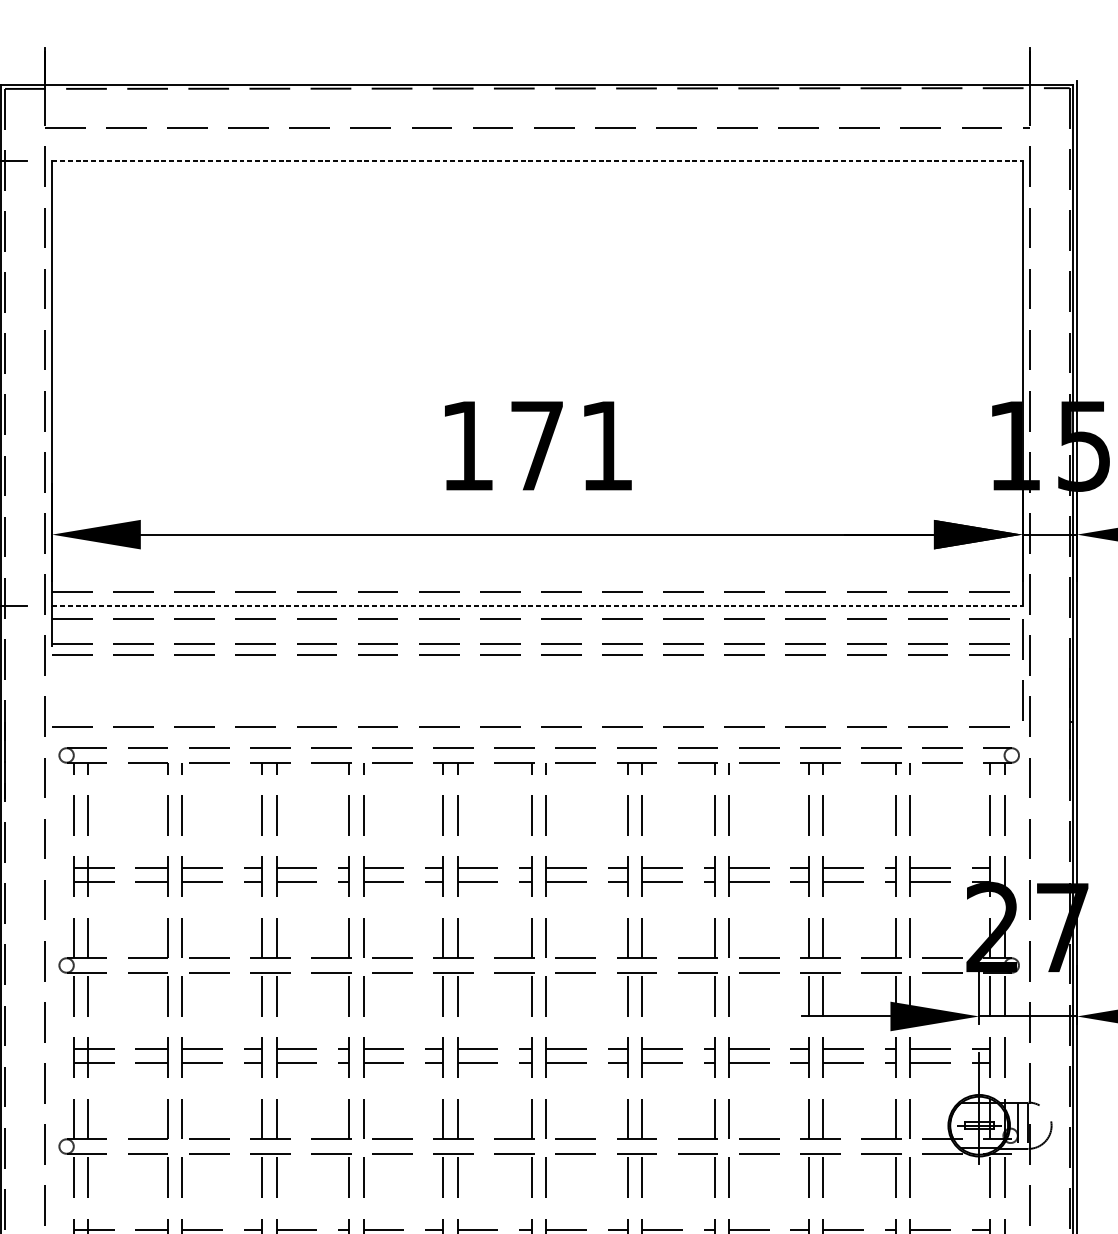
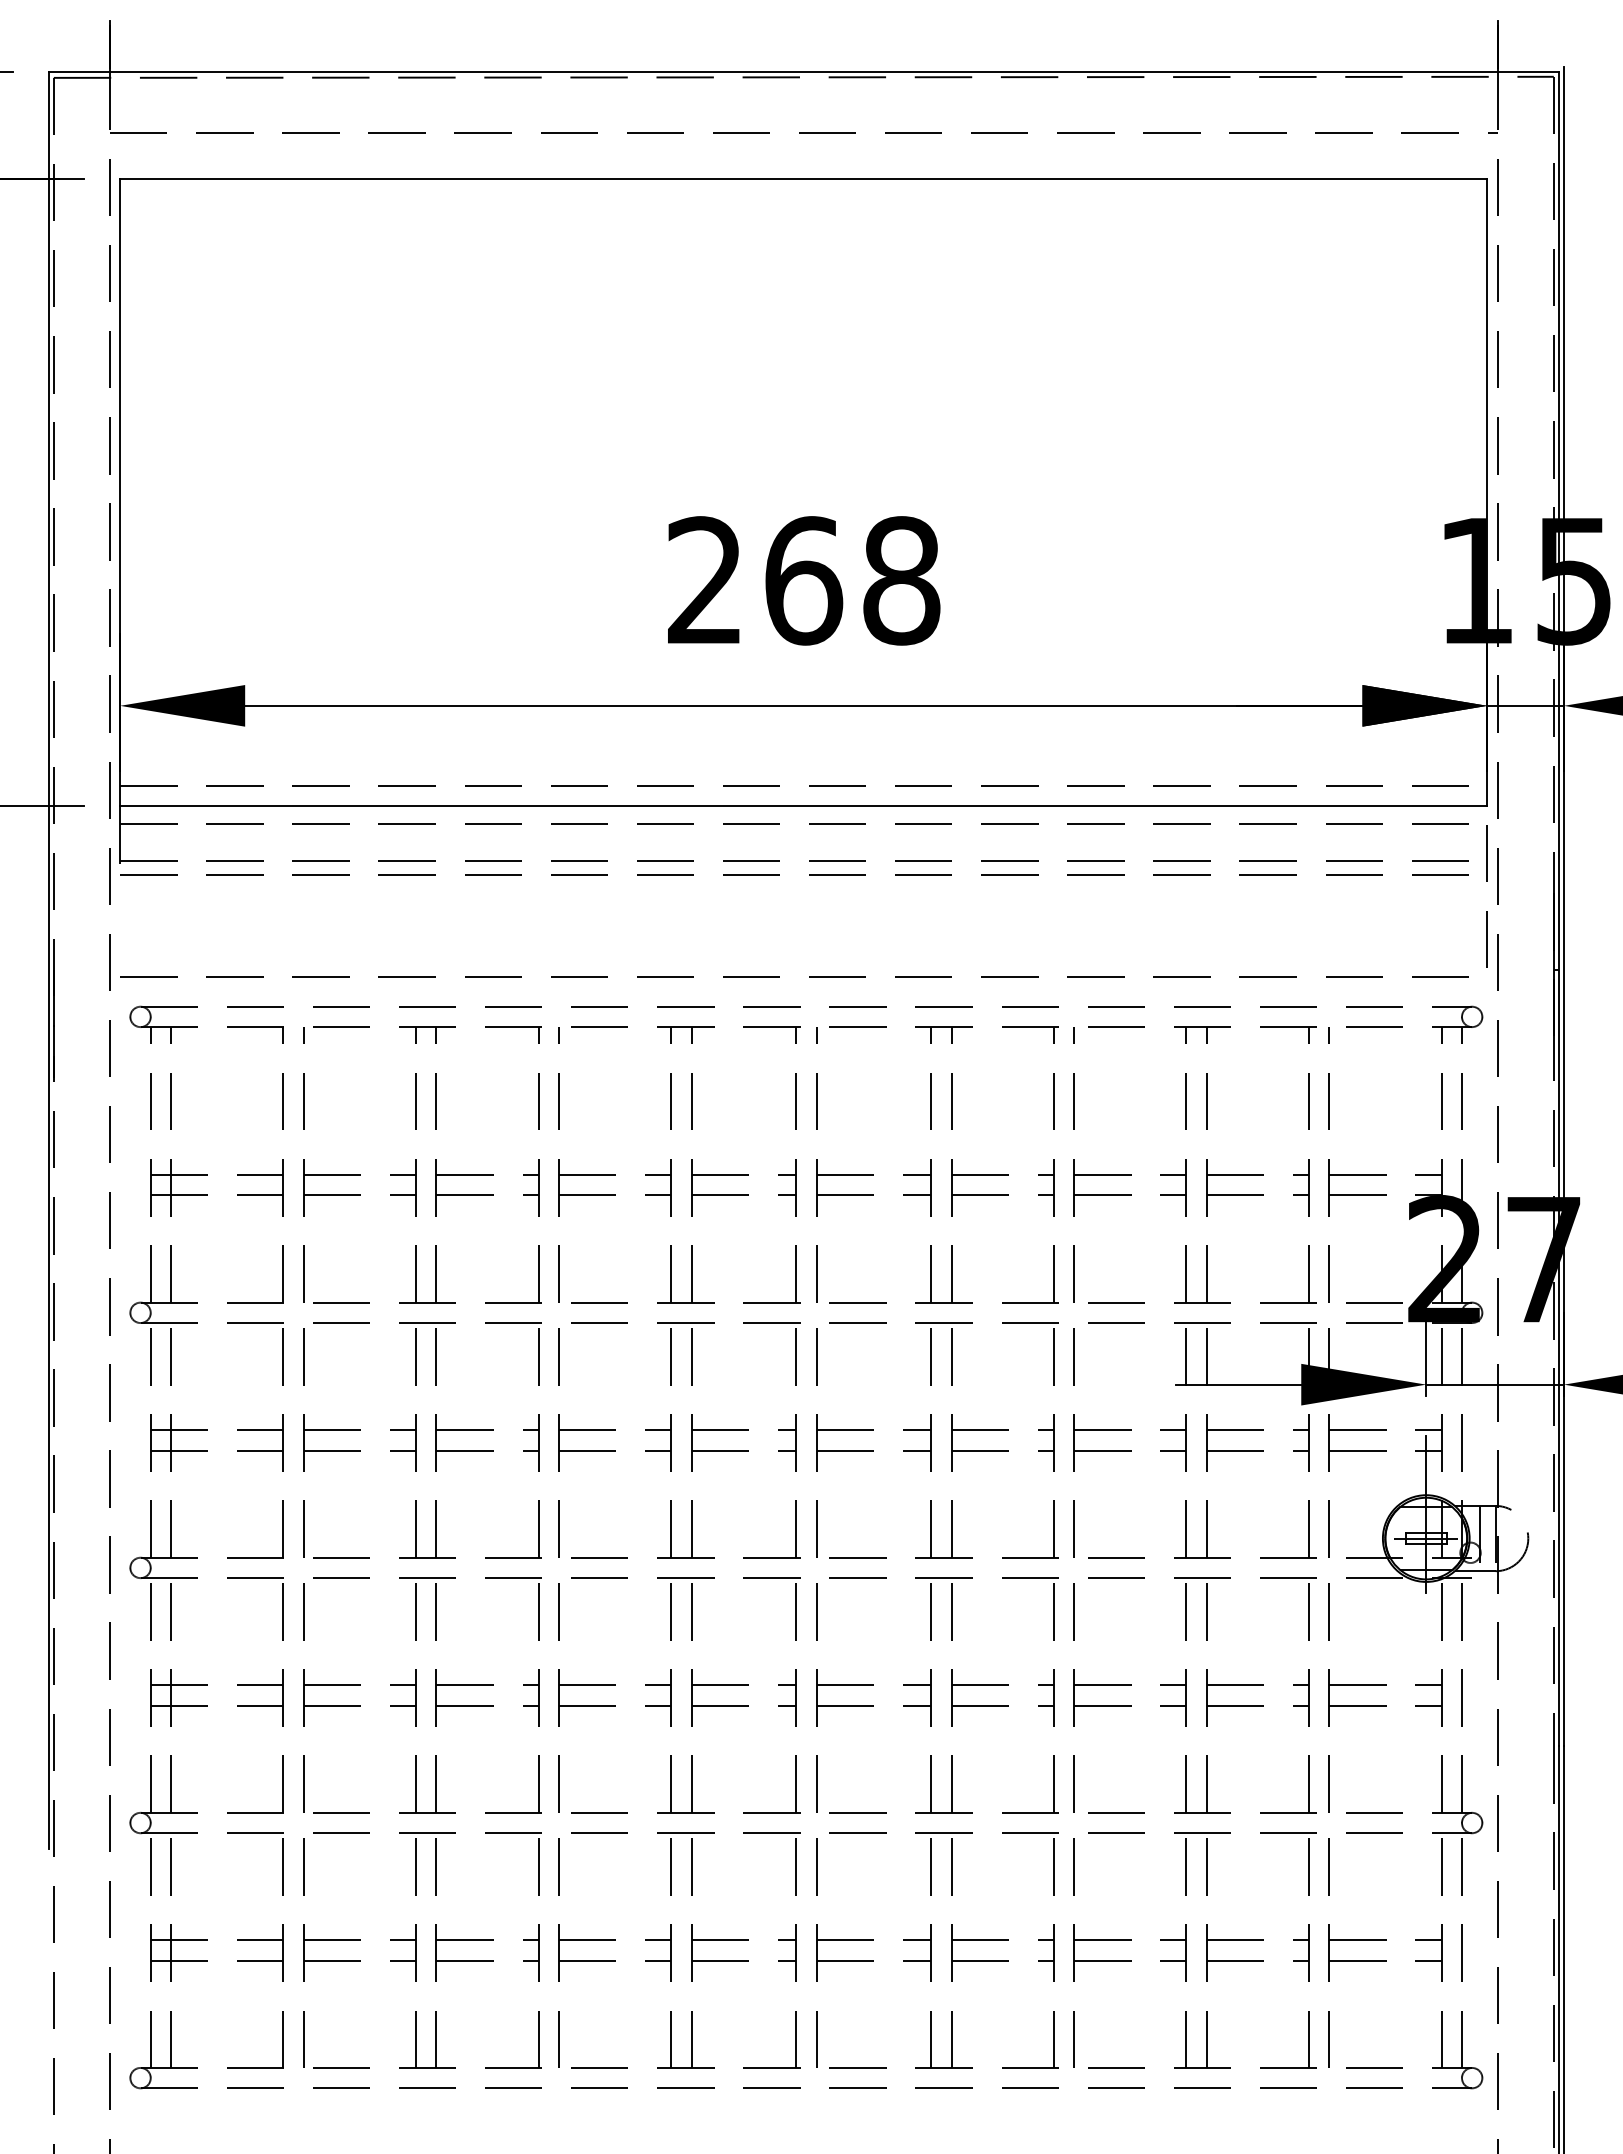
line: (537, 160) -> (803, 178), dashed -> solid
text: (537, 445) -> (804, 580), 171 -> 268
line: (537, 606) -> (803, 806), dashed -> solid

